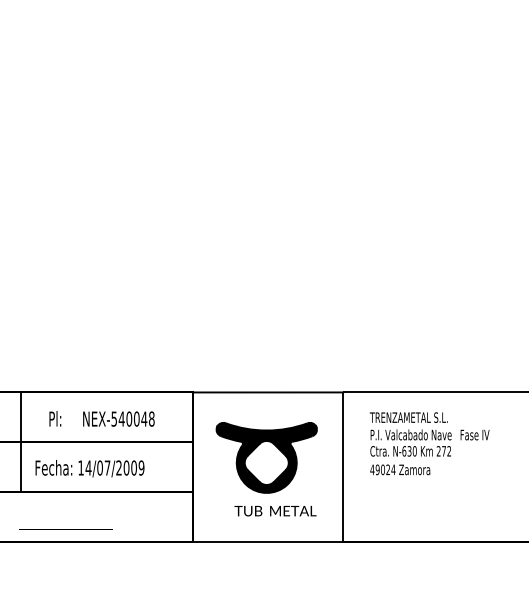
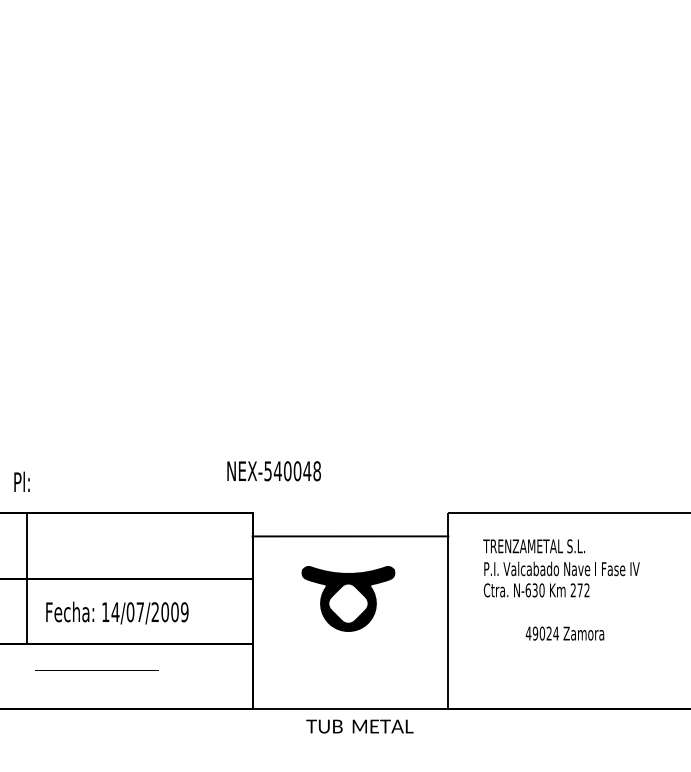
line: (268, 392) -> (350, 536), moved
text: (54, 418) -> (21, 481), moved
text: (118, 419) -> (273, 471), moved
part: (266, 457) -> (348, 598), size x0.7
text: (399, 469) -> (564, 633), moved
text: (275, 511) -> (359, 726), moved
text: (65, 529) -> (96, 670), moved

